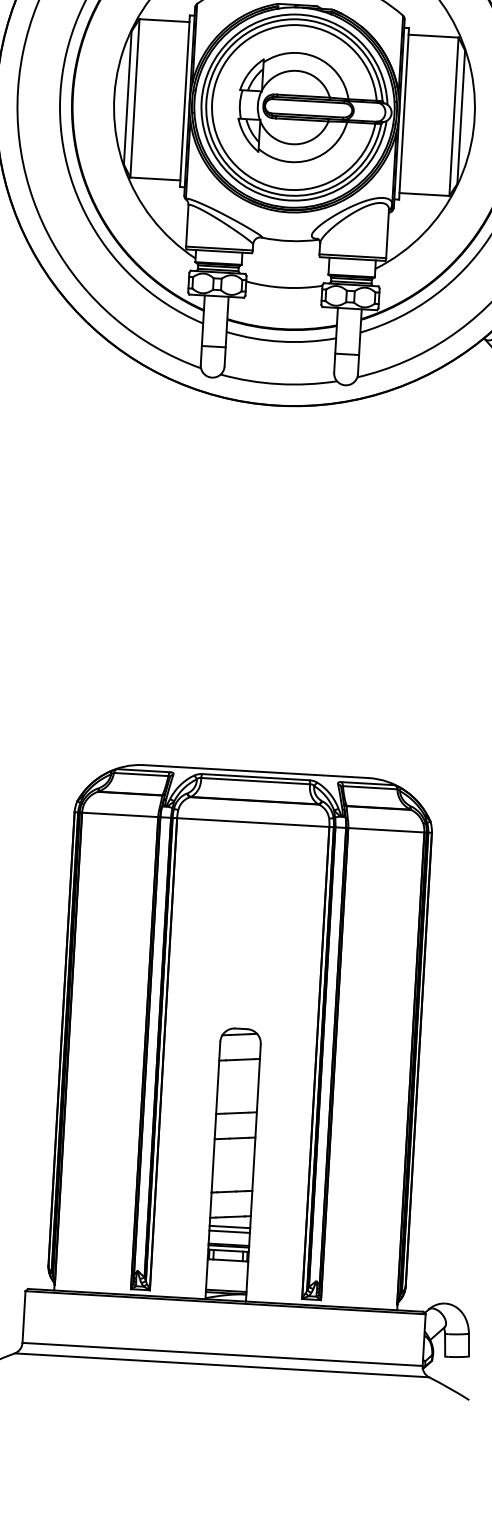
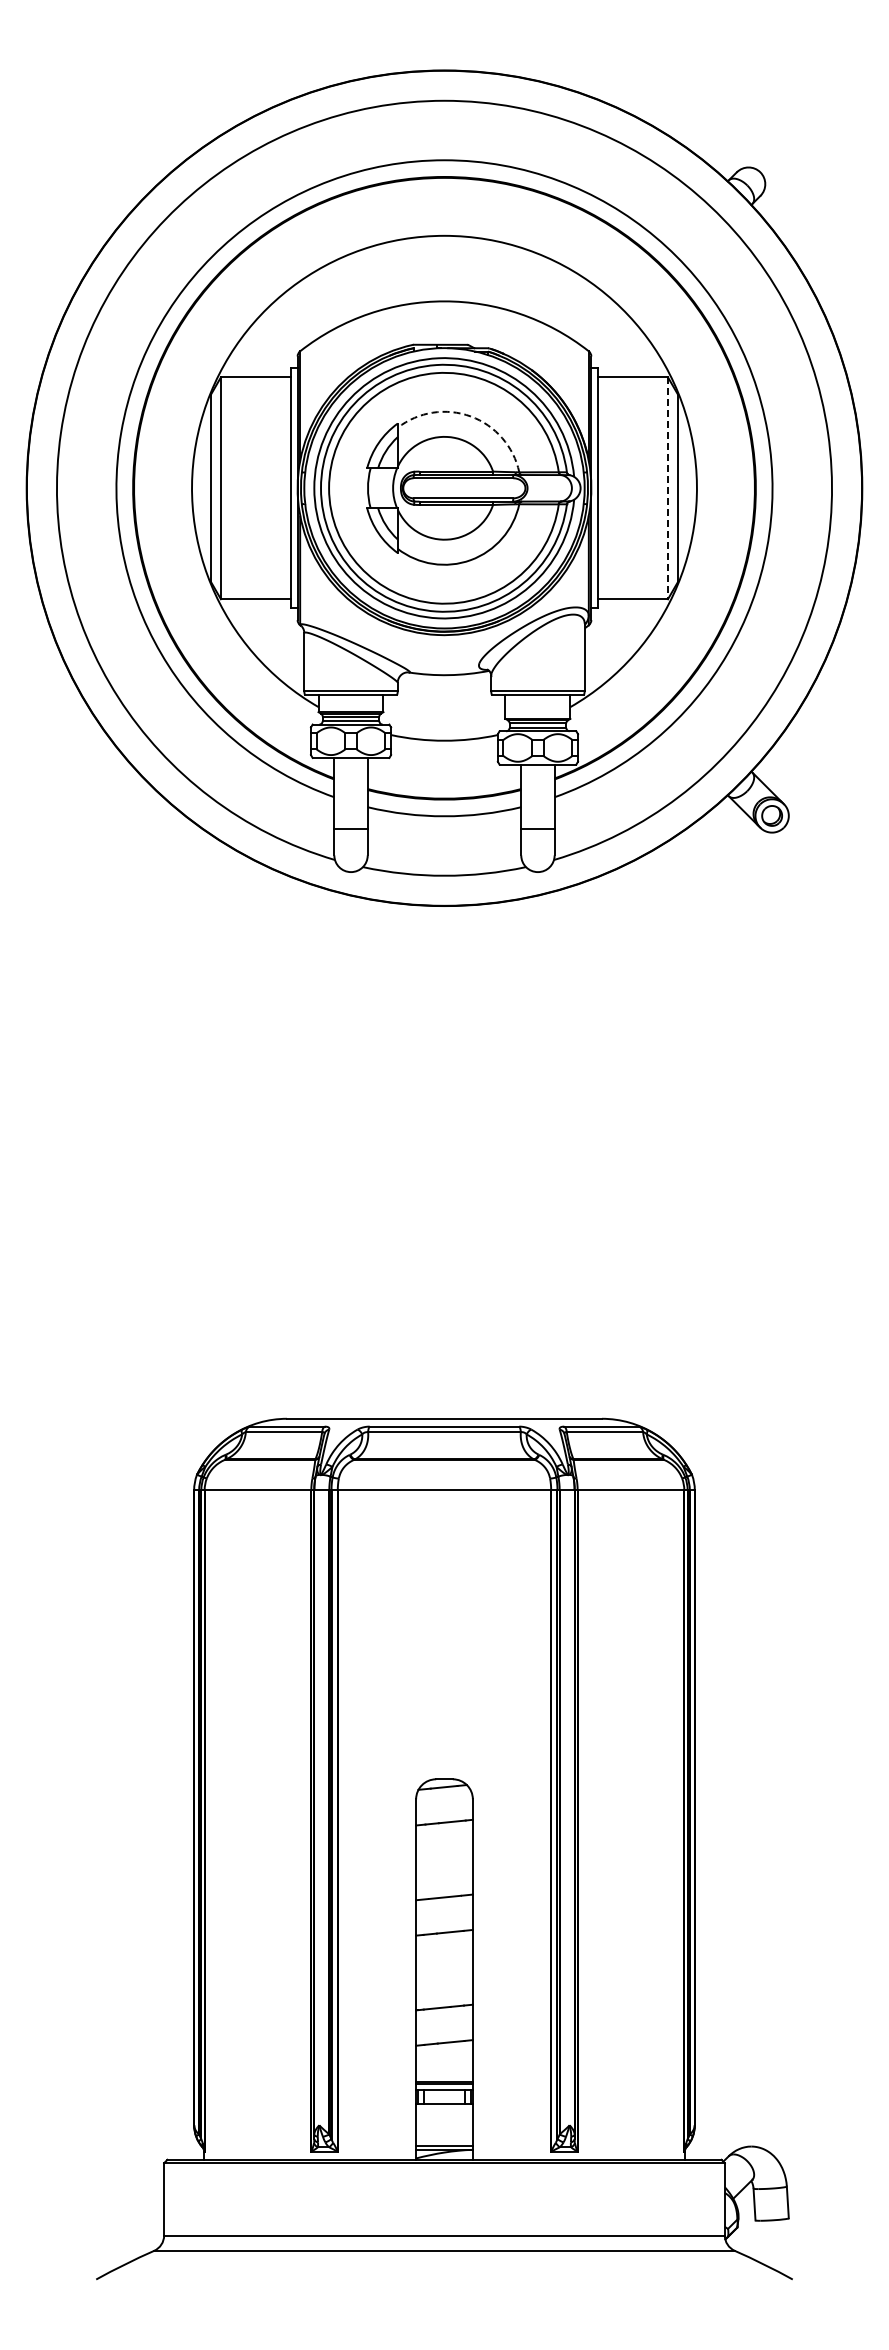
arc: (316, 57) -> (470, 416), solid -> dashed
line: (453, 116) -> (667, 488), solid -> dashed
line: (229, 1226) -> (444, 2056), removed
line: (229, 1231) -> (444, 2063), removed

